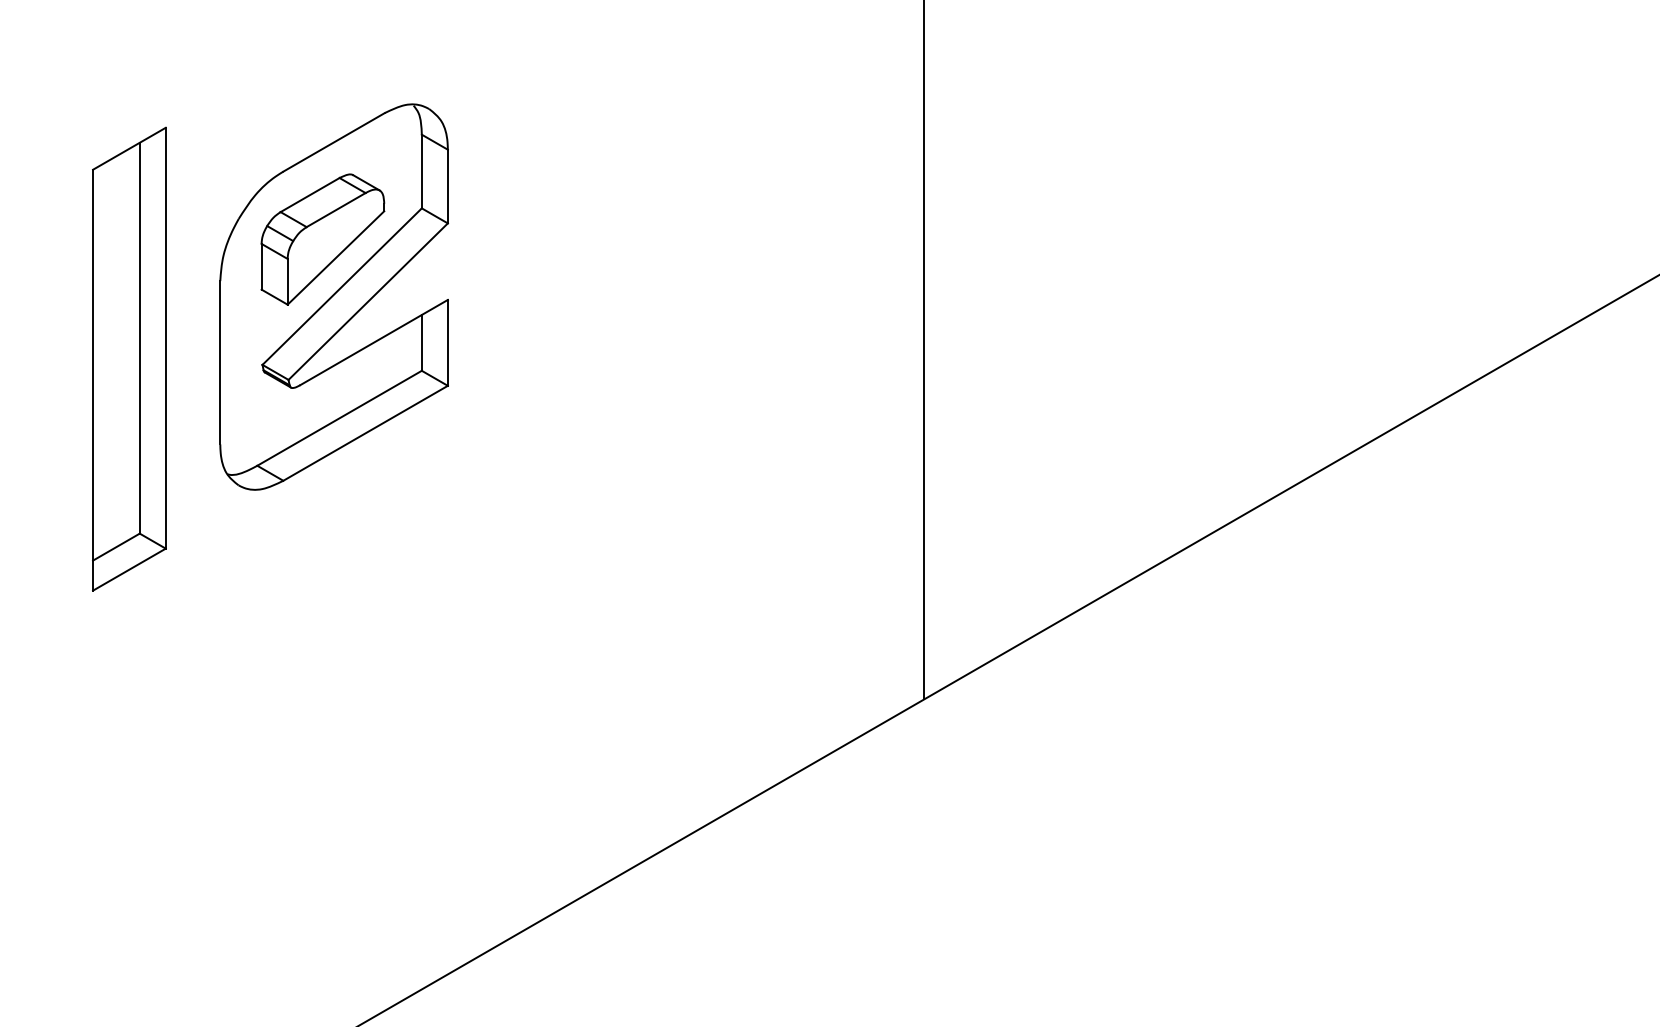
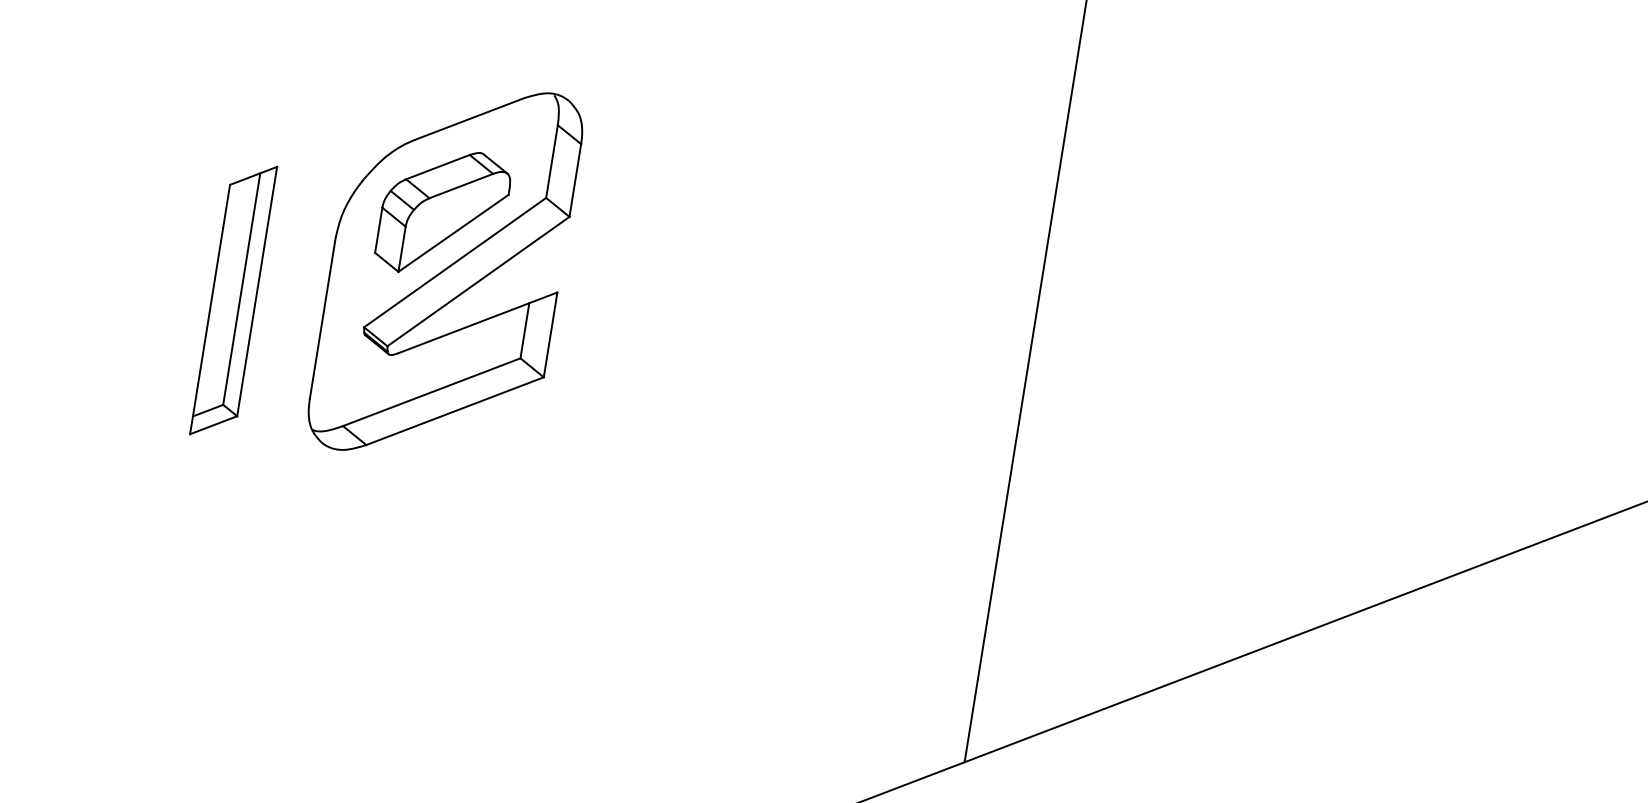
part: (129, 358) -> (233, 299), size x0.6

